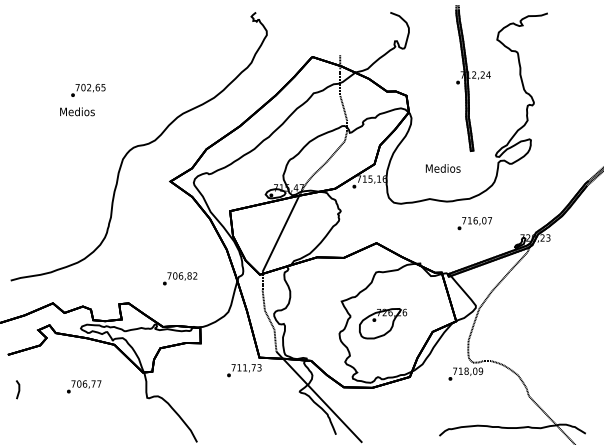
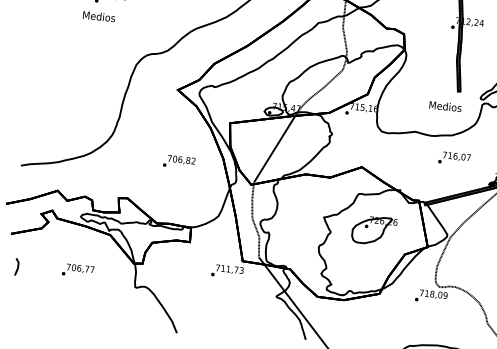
text: (442, 168) -> (444, 106), moved
text: (180, 278) -> (179, 162), moved
part: (383, 323) -> (374, 230), moved

